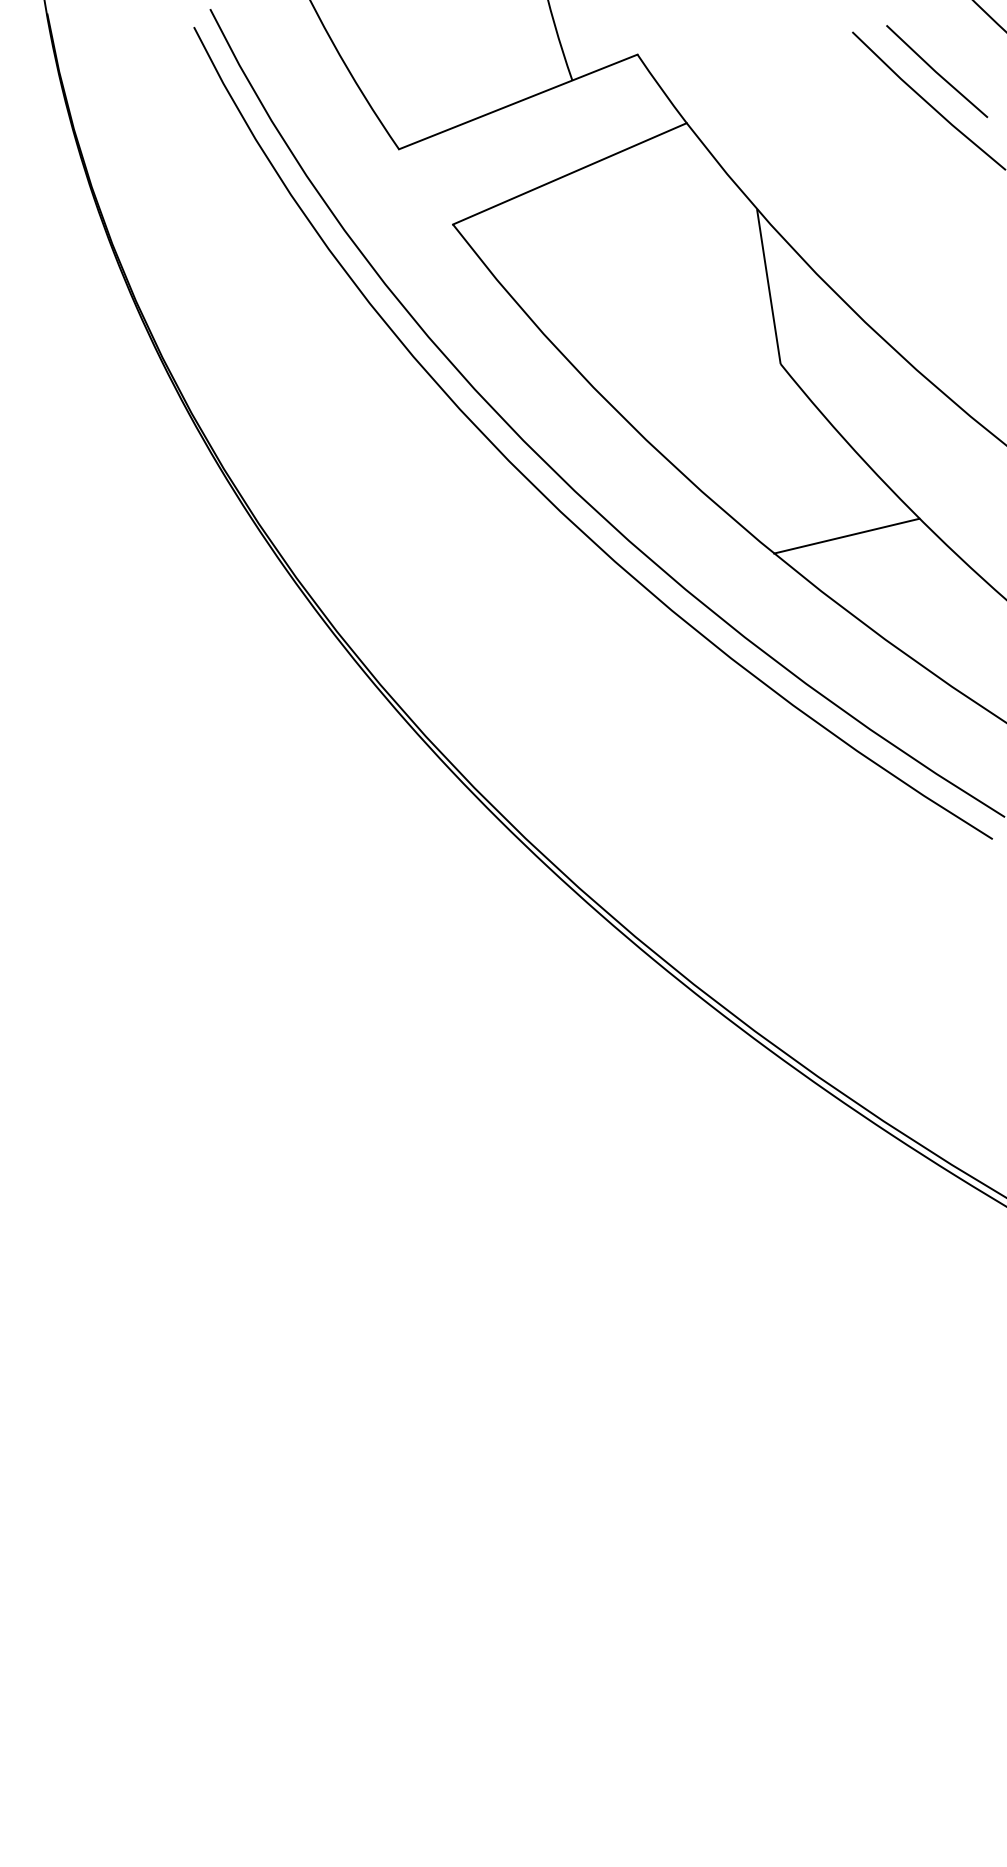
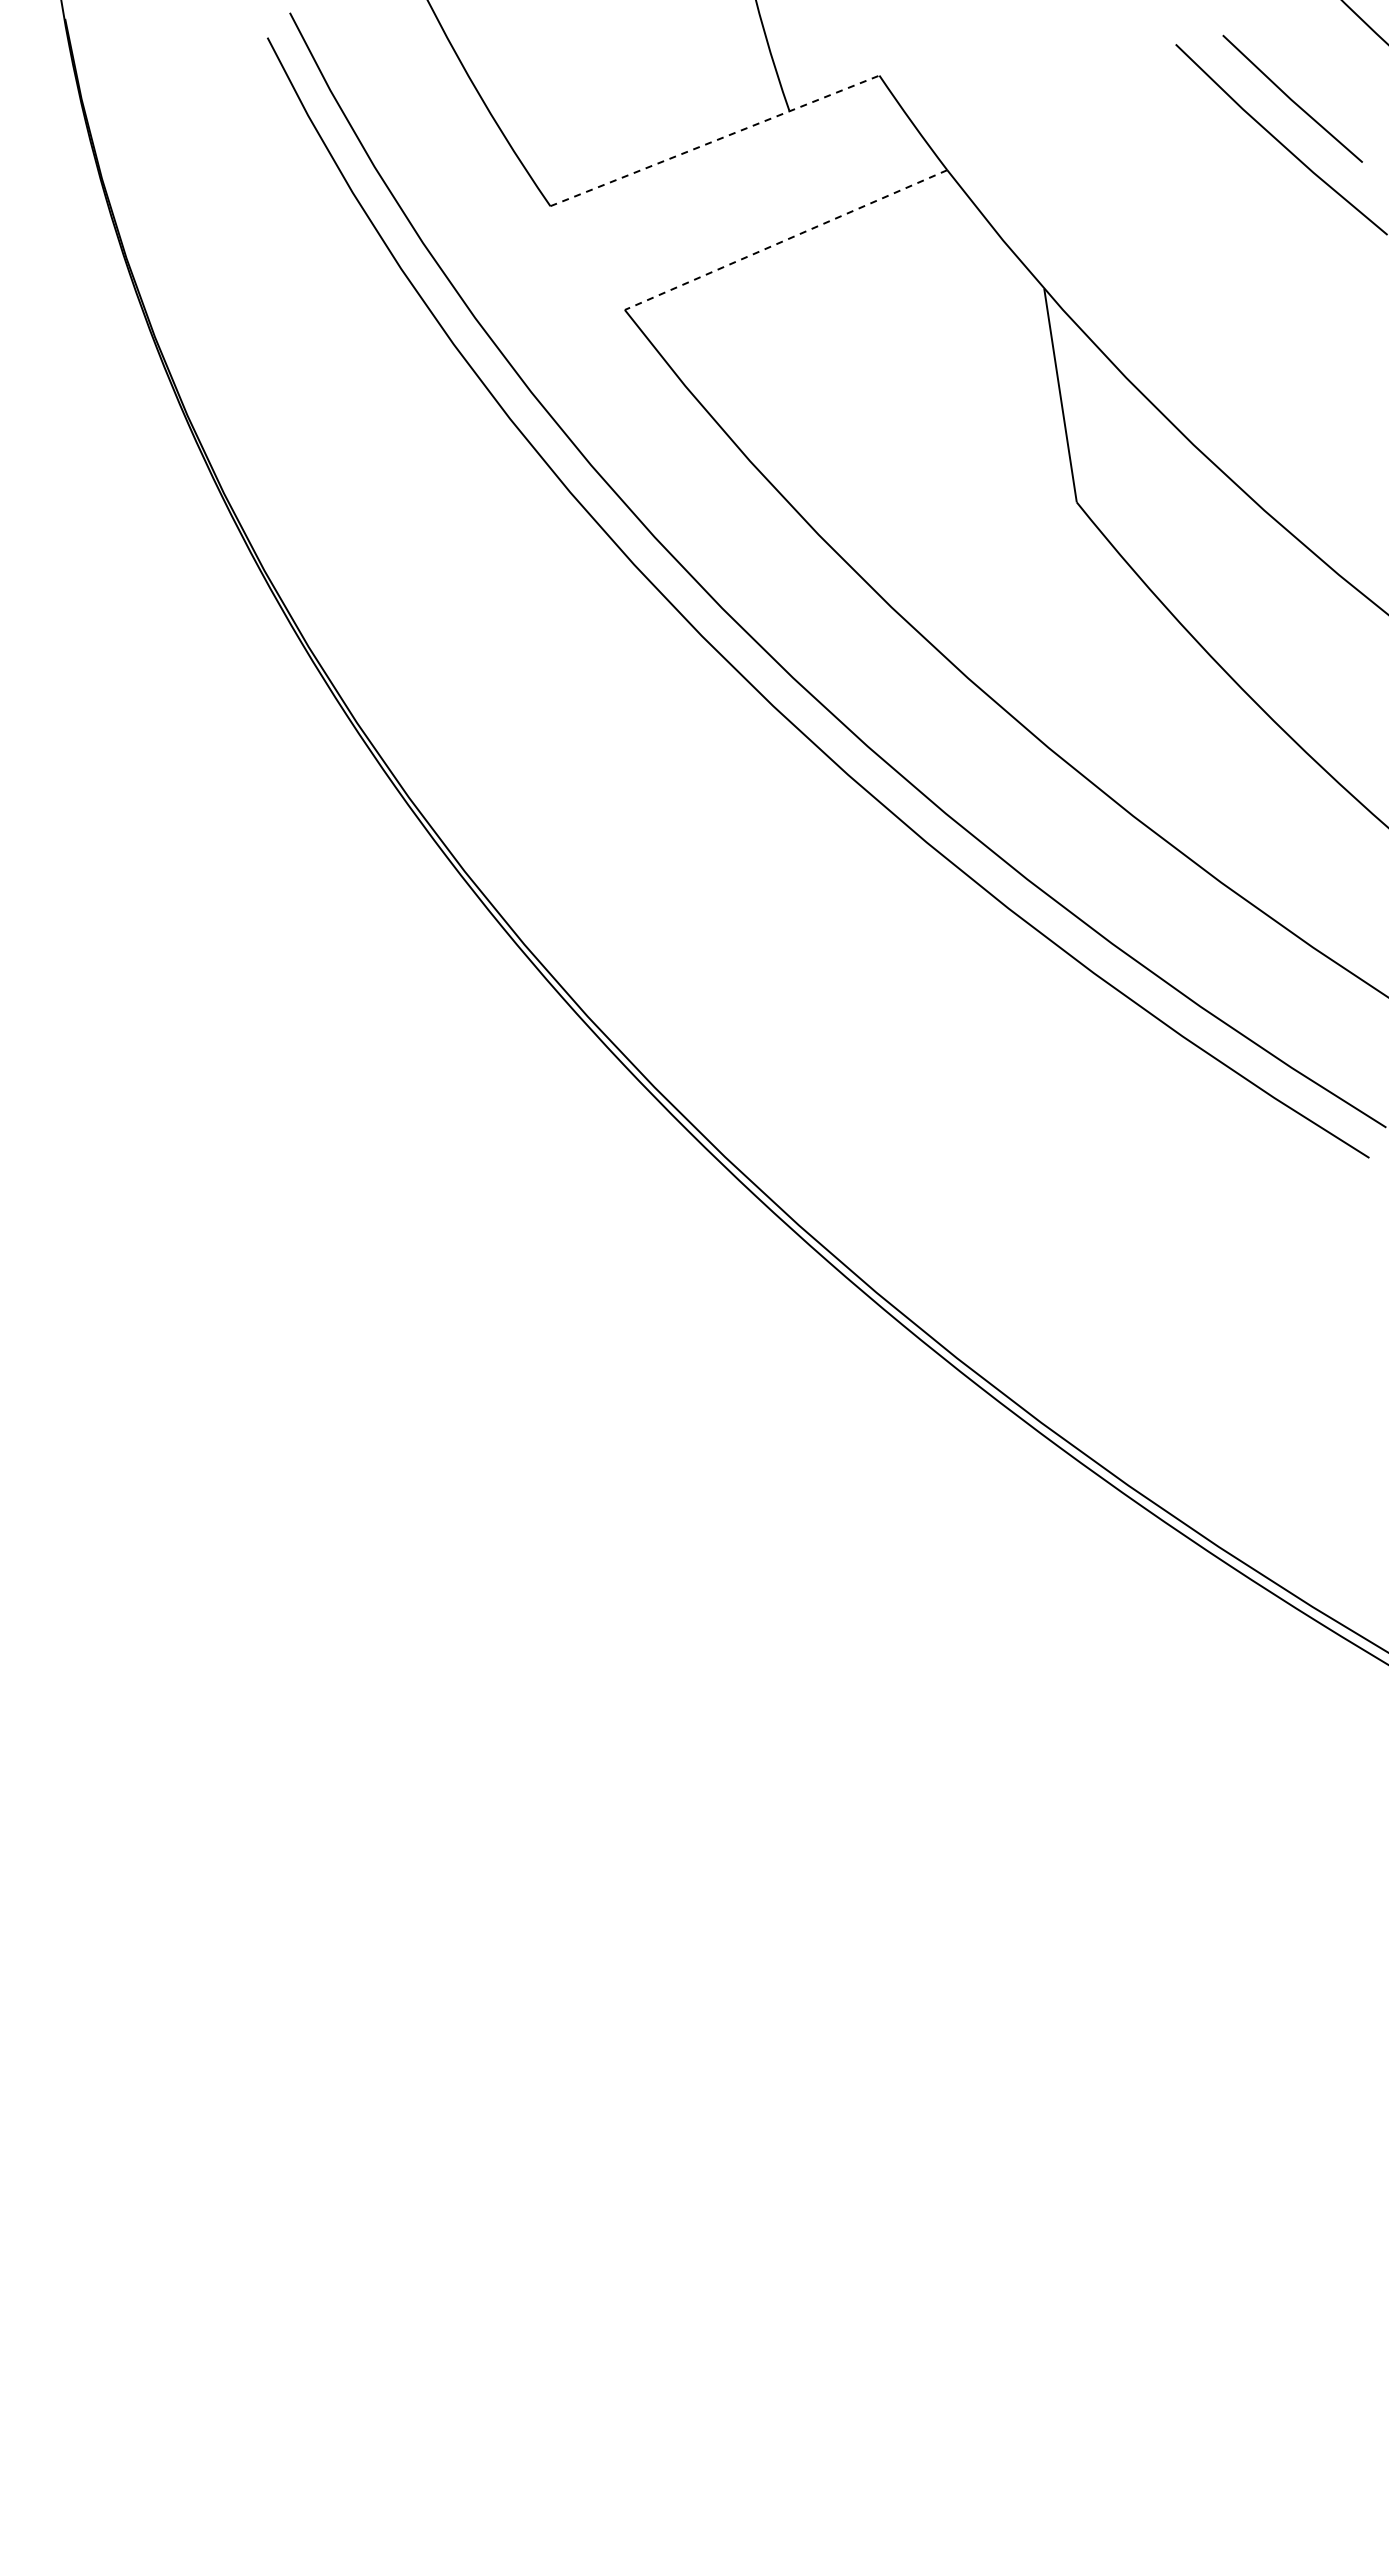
line: (518, 101) -> (715, 140), solid -> dashed
line: (570, 174) -> (786, 240), solid -> dashed
line: (846, 535) -> (1167, 739), removed

